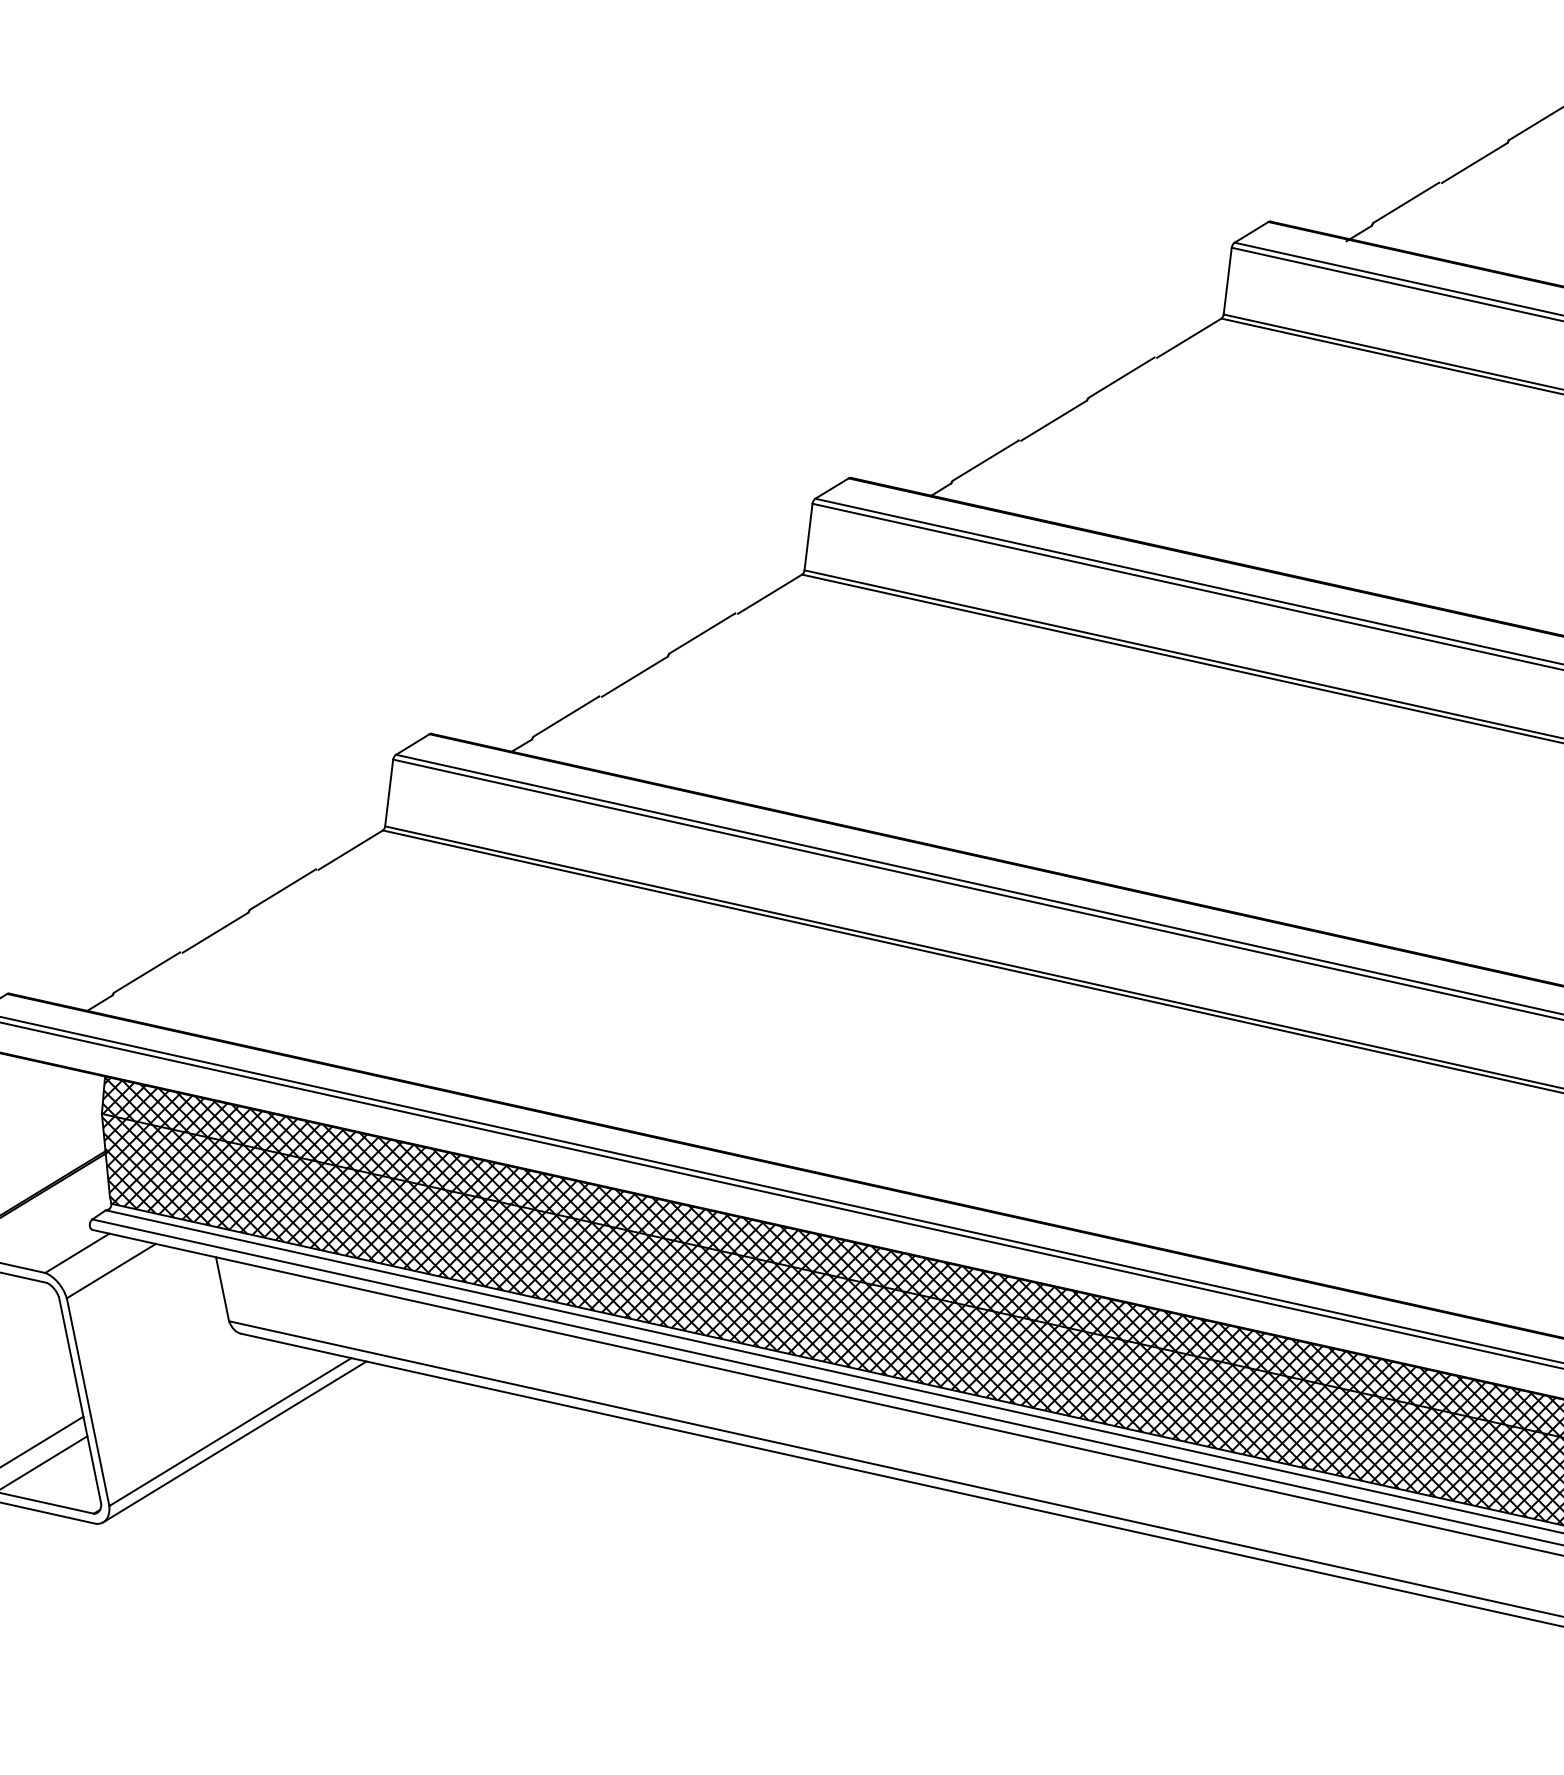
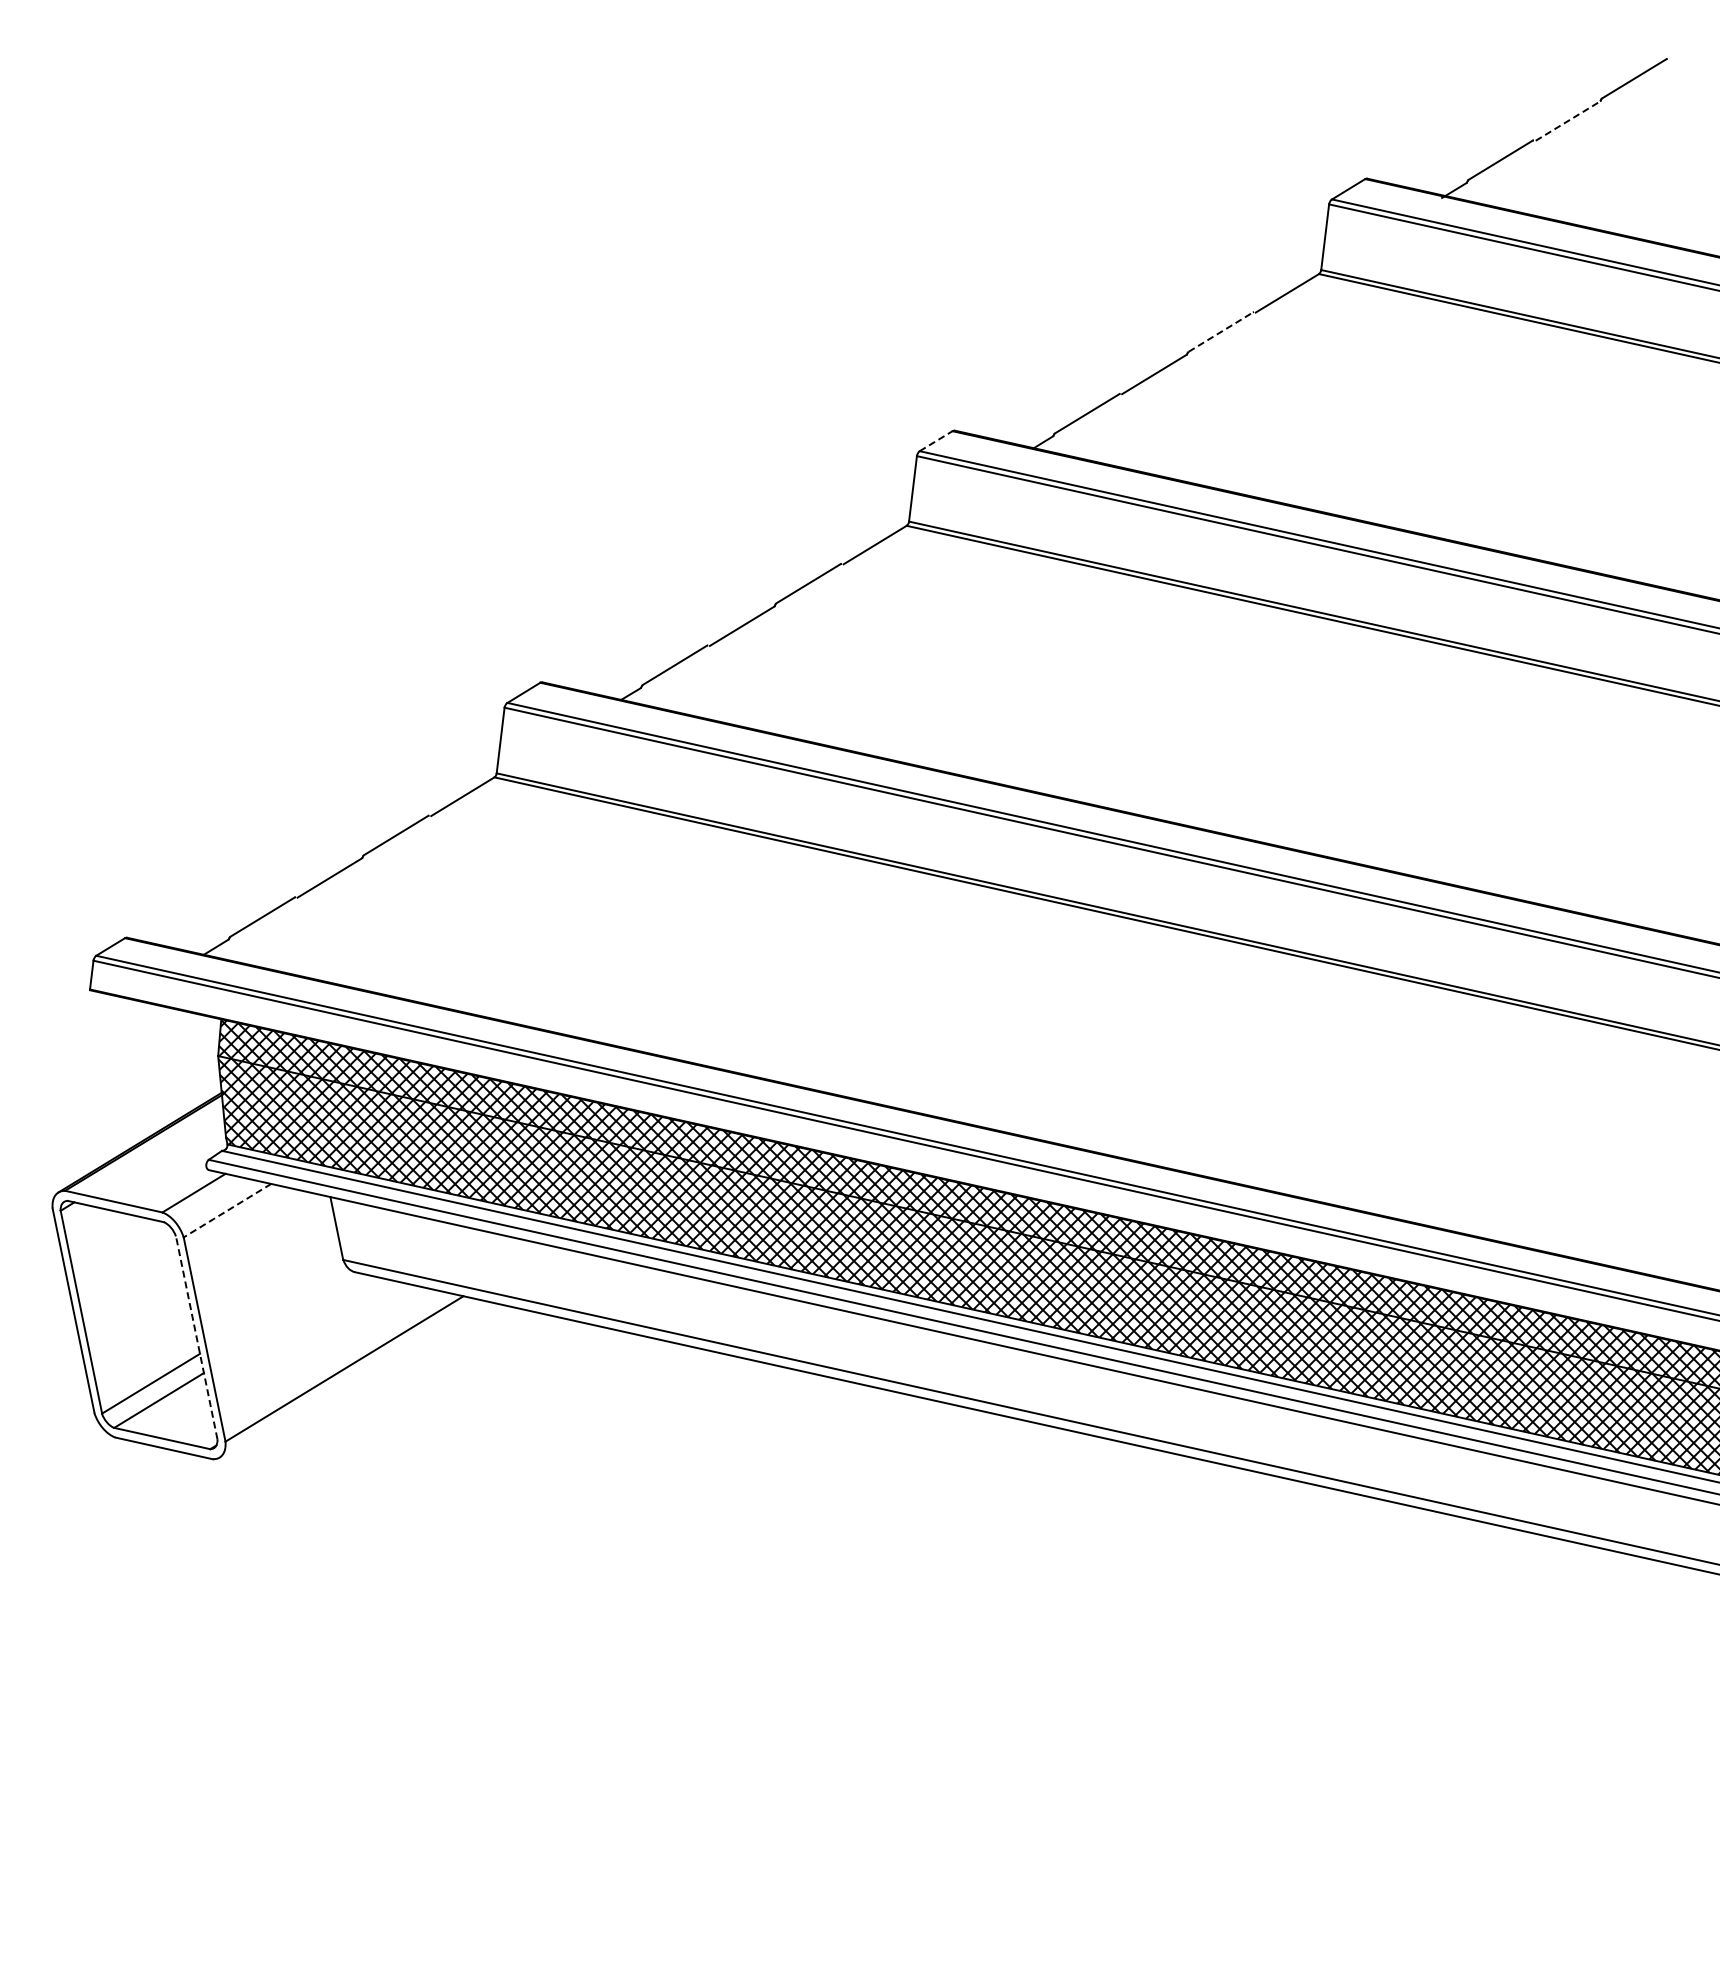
line: (1474, 163) -> (1567, 121), solid -> dashed
line: (1121, 378) -> (1220, 332), solid -> dashed
line: (832, 487) -> (936, 440), solid -> dashed
line: (111, 1270) -> (227, 1210), solid -> dashed
line: (79, 1400) -> (196, 1337), solid -> dashed
line: (234, 1441) -> (348, 1378), removed

